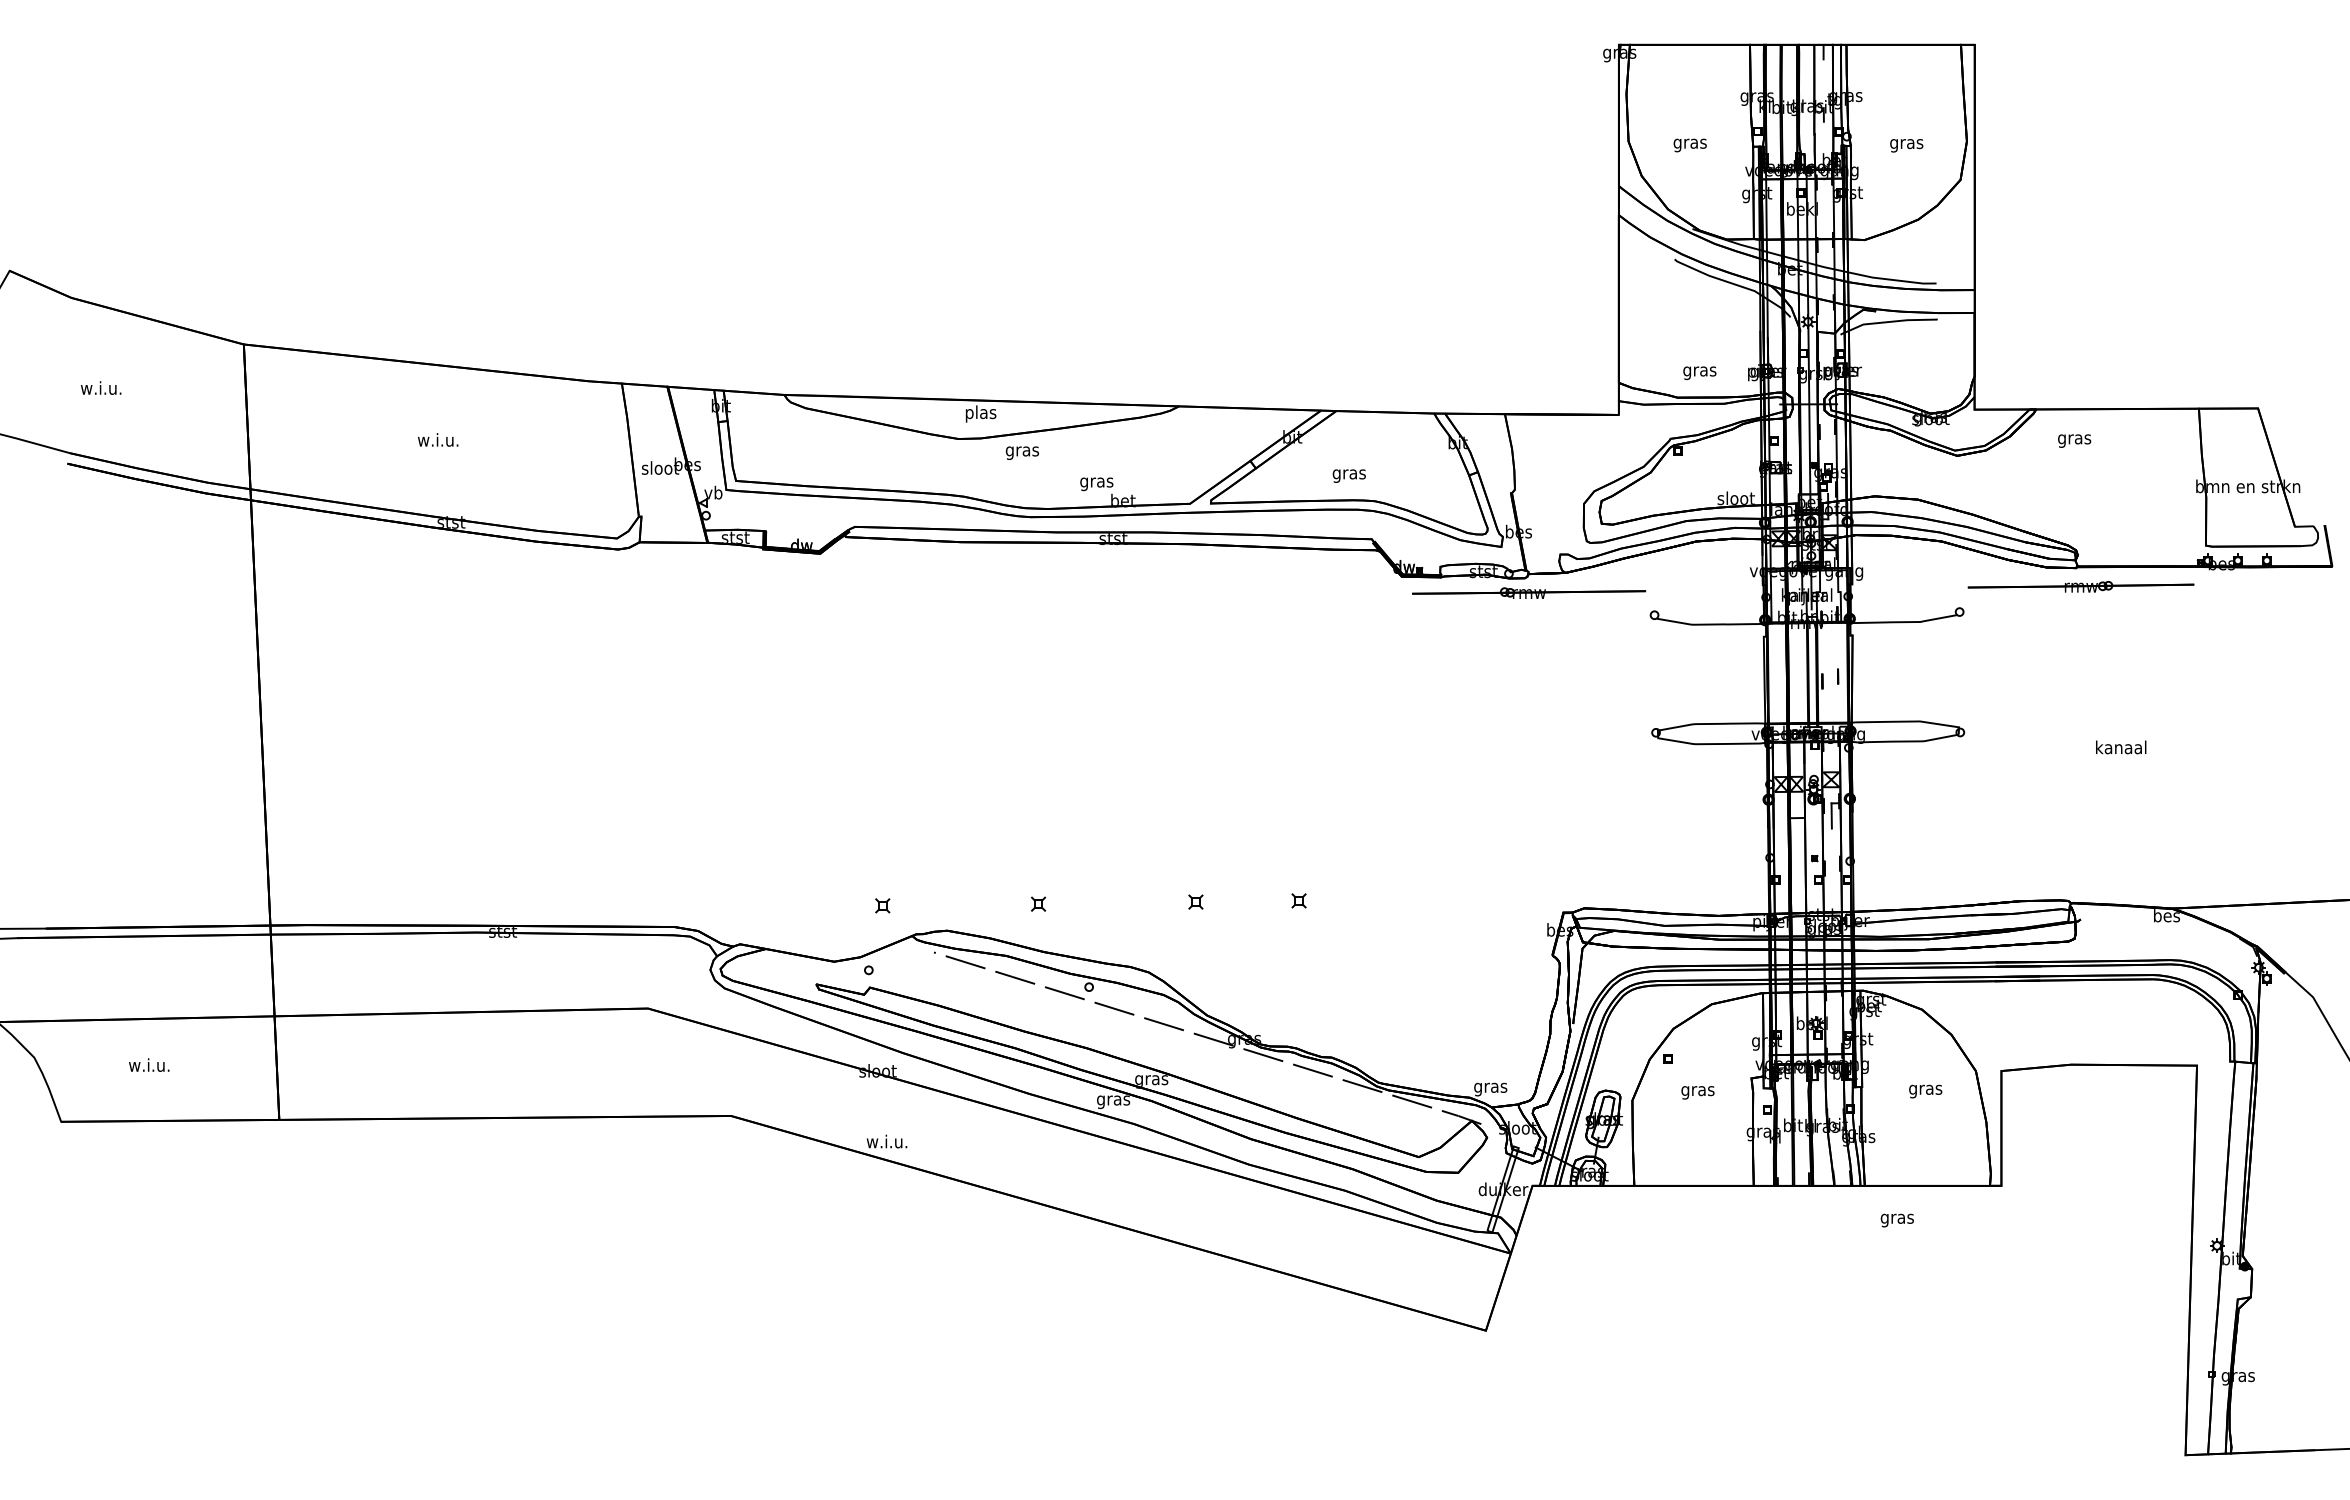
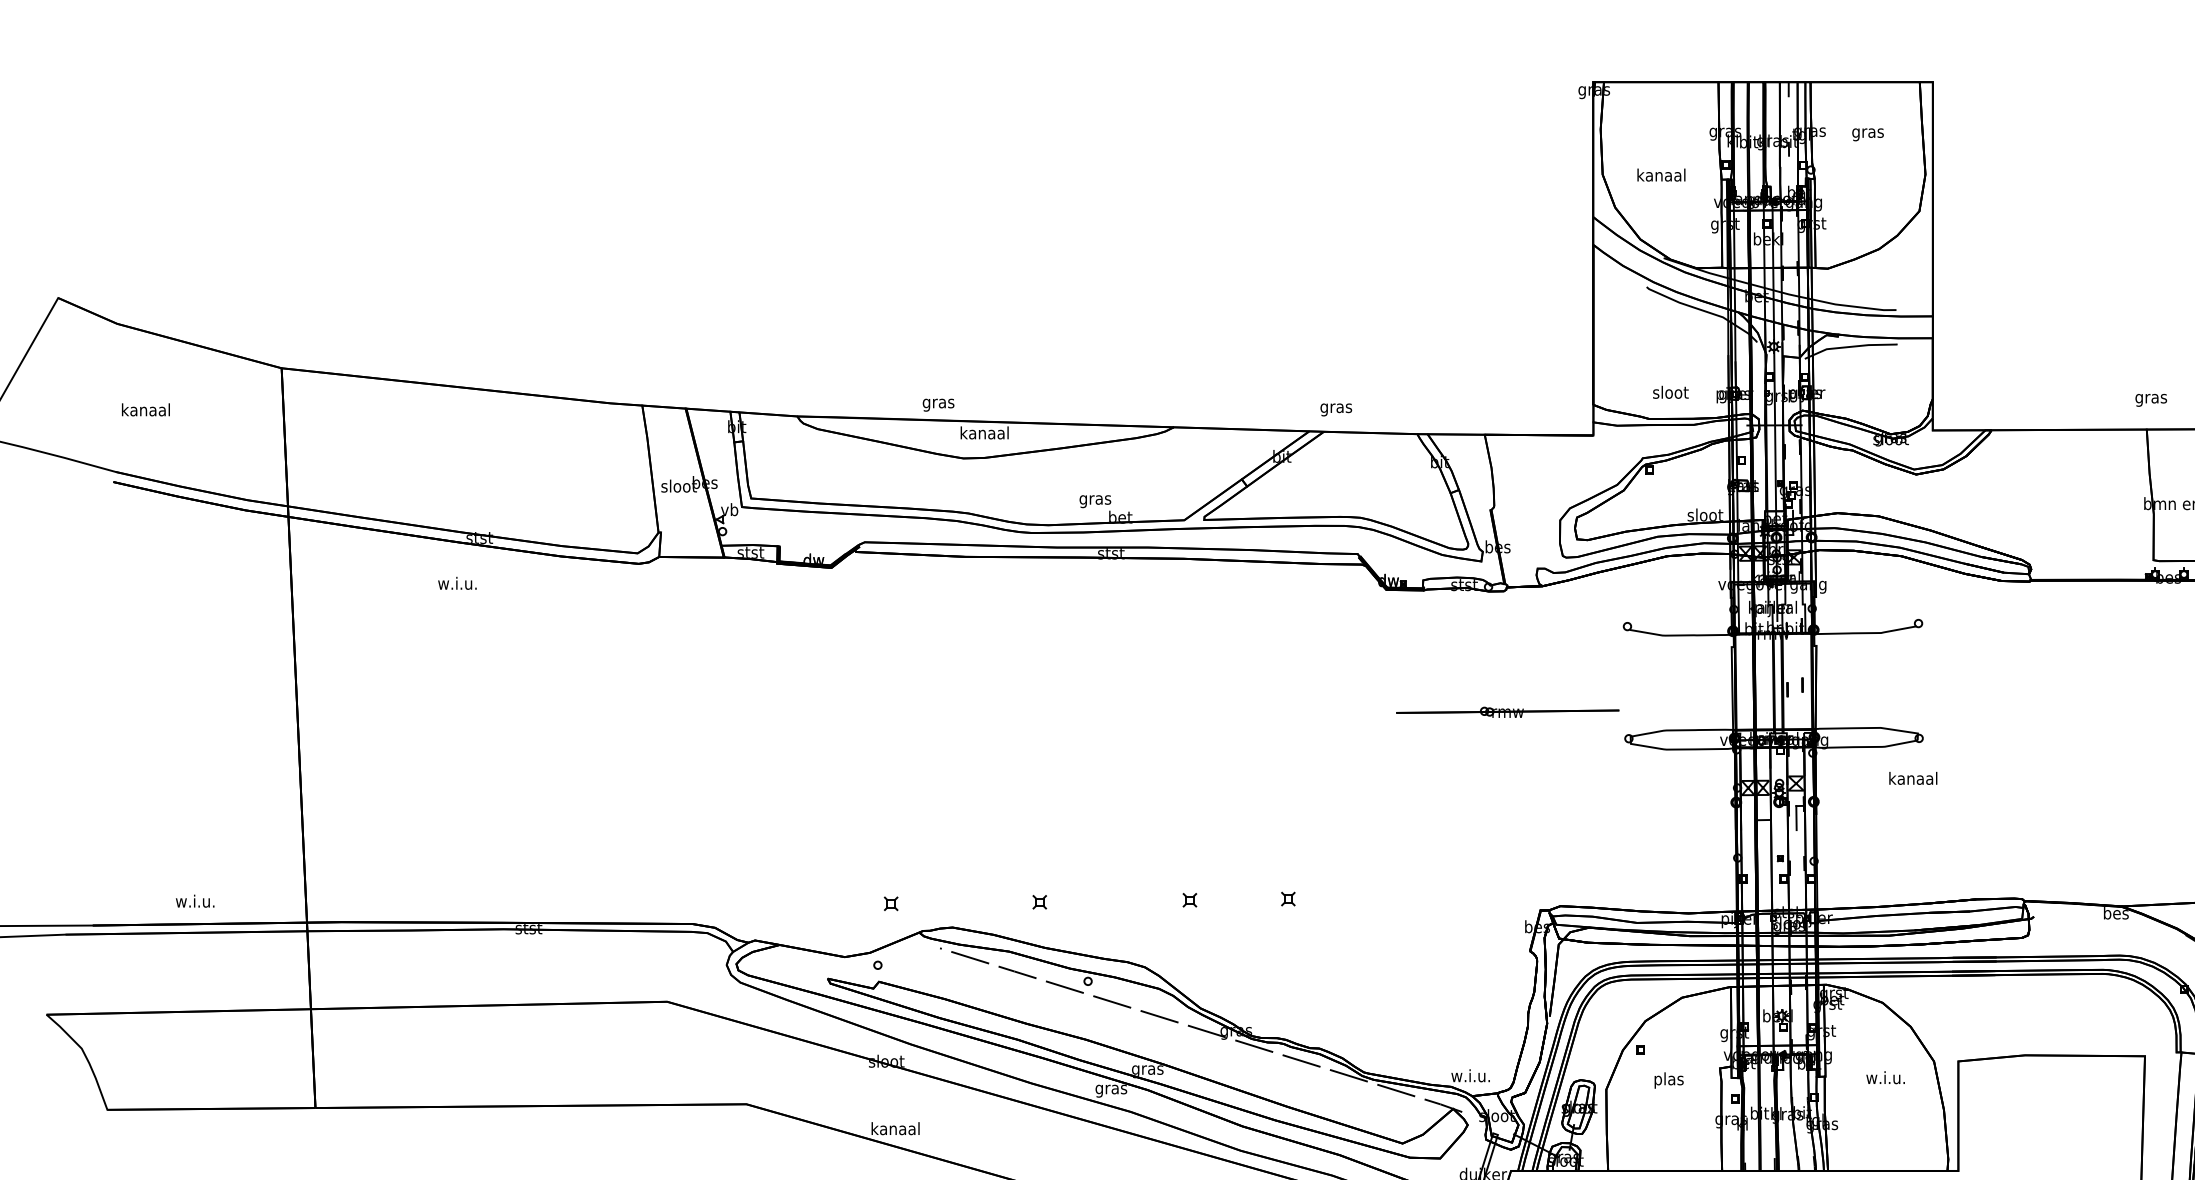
text: (1690, 143) -> (1661, 176), gras -> kanaal
text: (1906, 145) -> (1867, 134), moved
text: (1699, 371) -> (1670, 394), gras -> sloot
text: (101, 387) -> (145, 409), w.i.u. -> kanaal
text: (980, 413) -> (984, 434), plas -> kanaal
text: (438, 439) -> (457, 582), moved
text: (2074, 440) -> (2151, 399), moved
text: (1021, 452) -> (937, 404), moved
text: (1348, 475) -> (1335, 409), moved
part: (2080, 586) -> (2033, 599), removed
part: (1529, 592) -> (1508, 711), moved
text: (2121, 747) -> (1913, 778), moved
text: (149, 1064) -> (195, 900), moved
text: (1490, 1087) -> (1470, 1077), gras -> w.i.u.
text: (1925, 1089) -> (1885, 1079), gras -> w.i.u.
text: (1697, 1090) -> (1668, 1079), gras -> plas
text: (887, 1141) -> (895, 1128), w.i.u. -> kanaal

